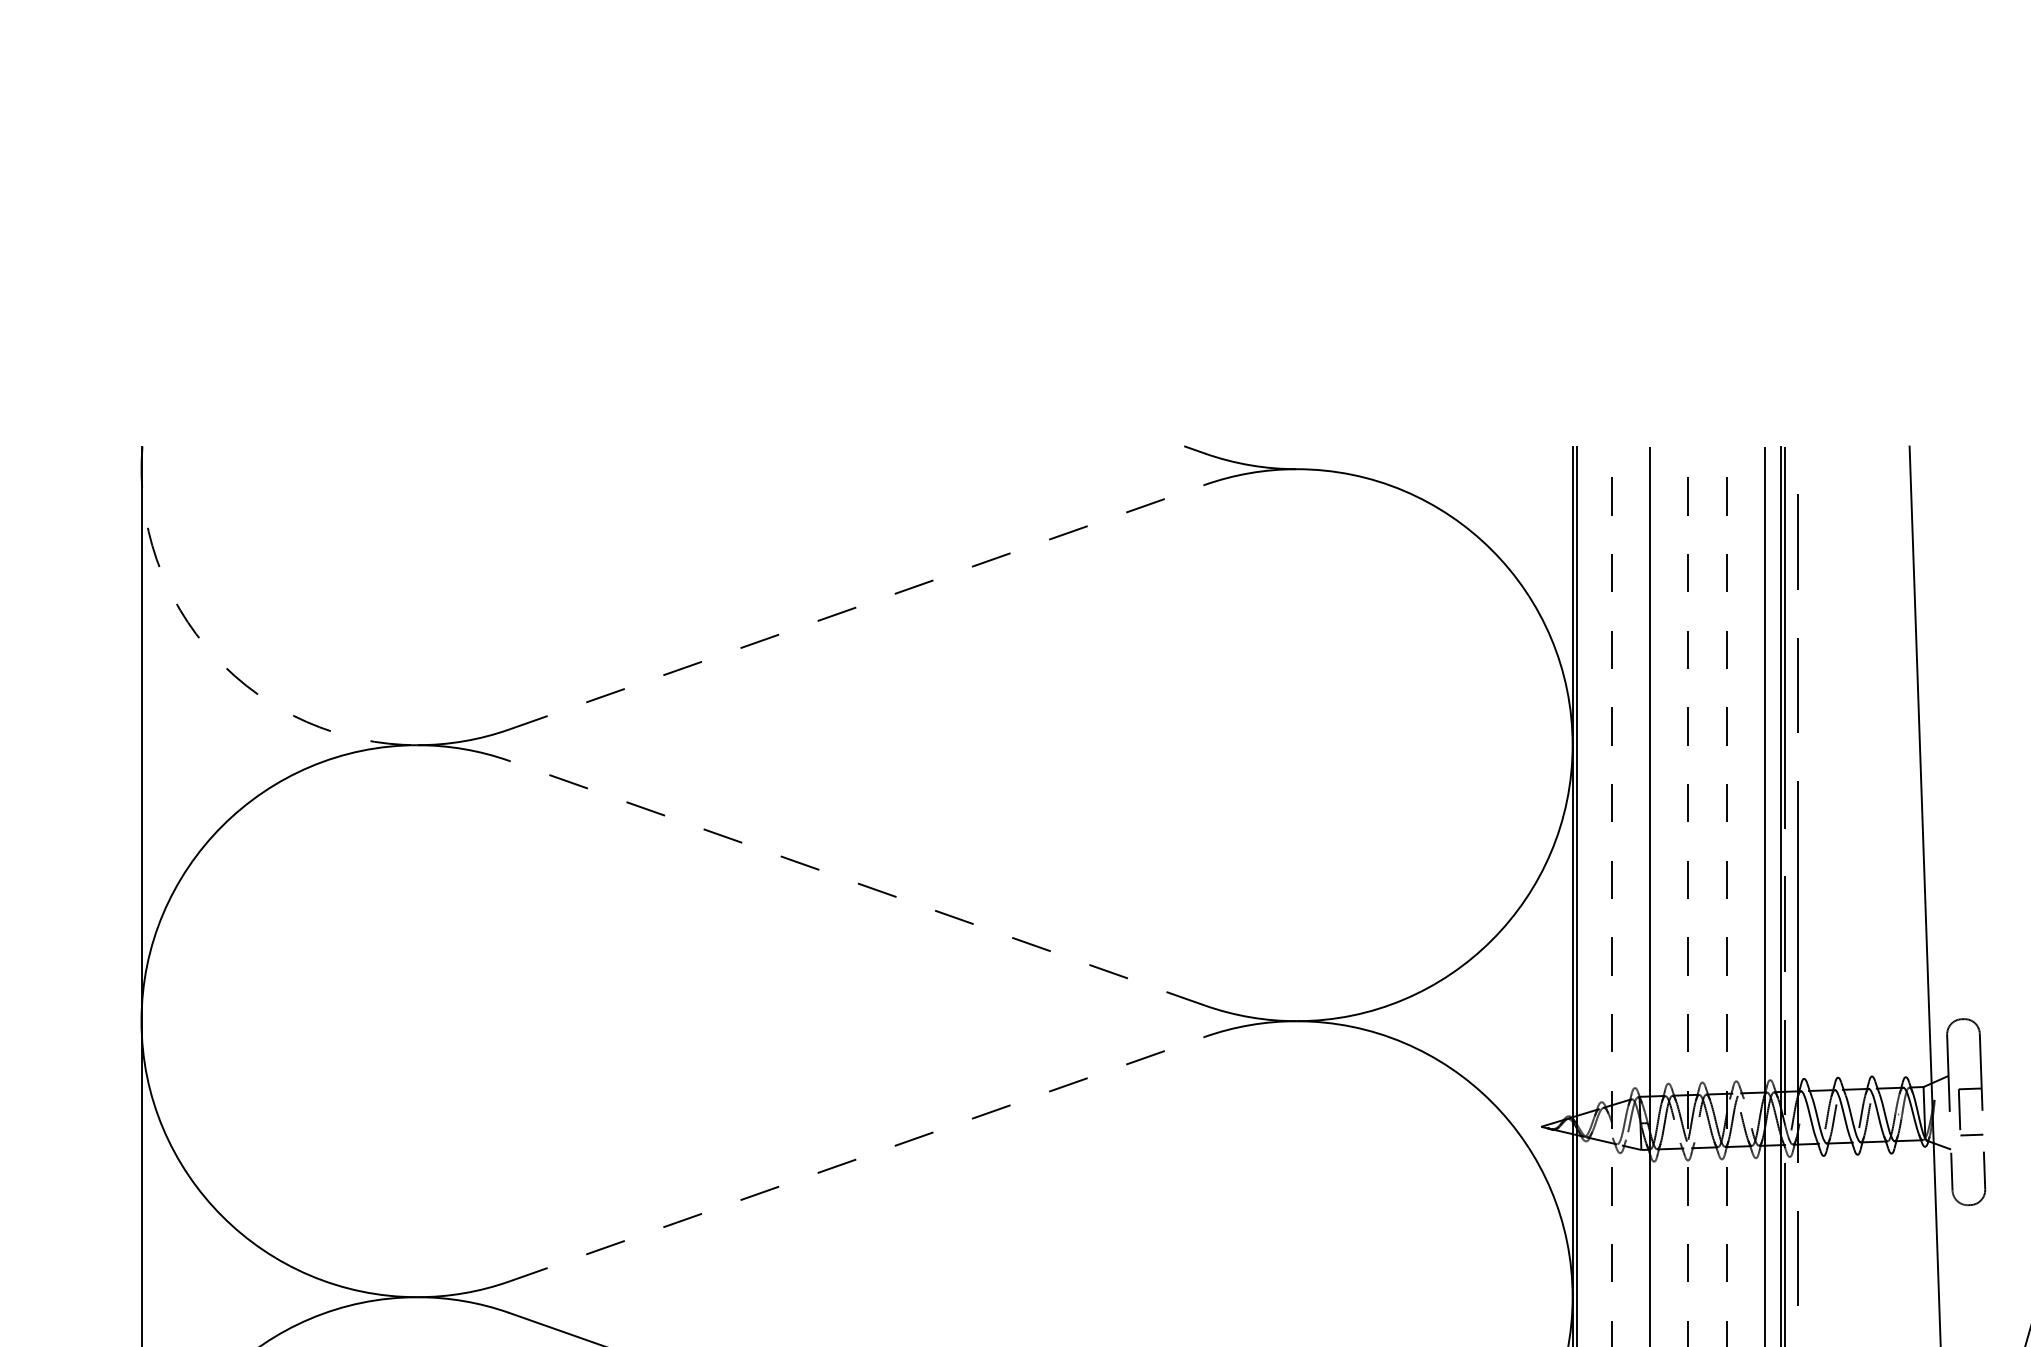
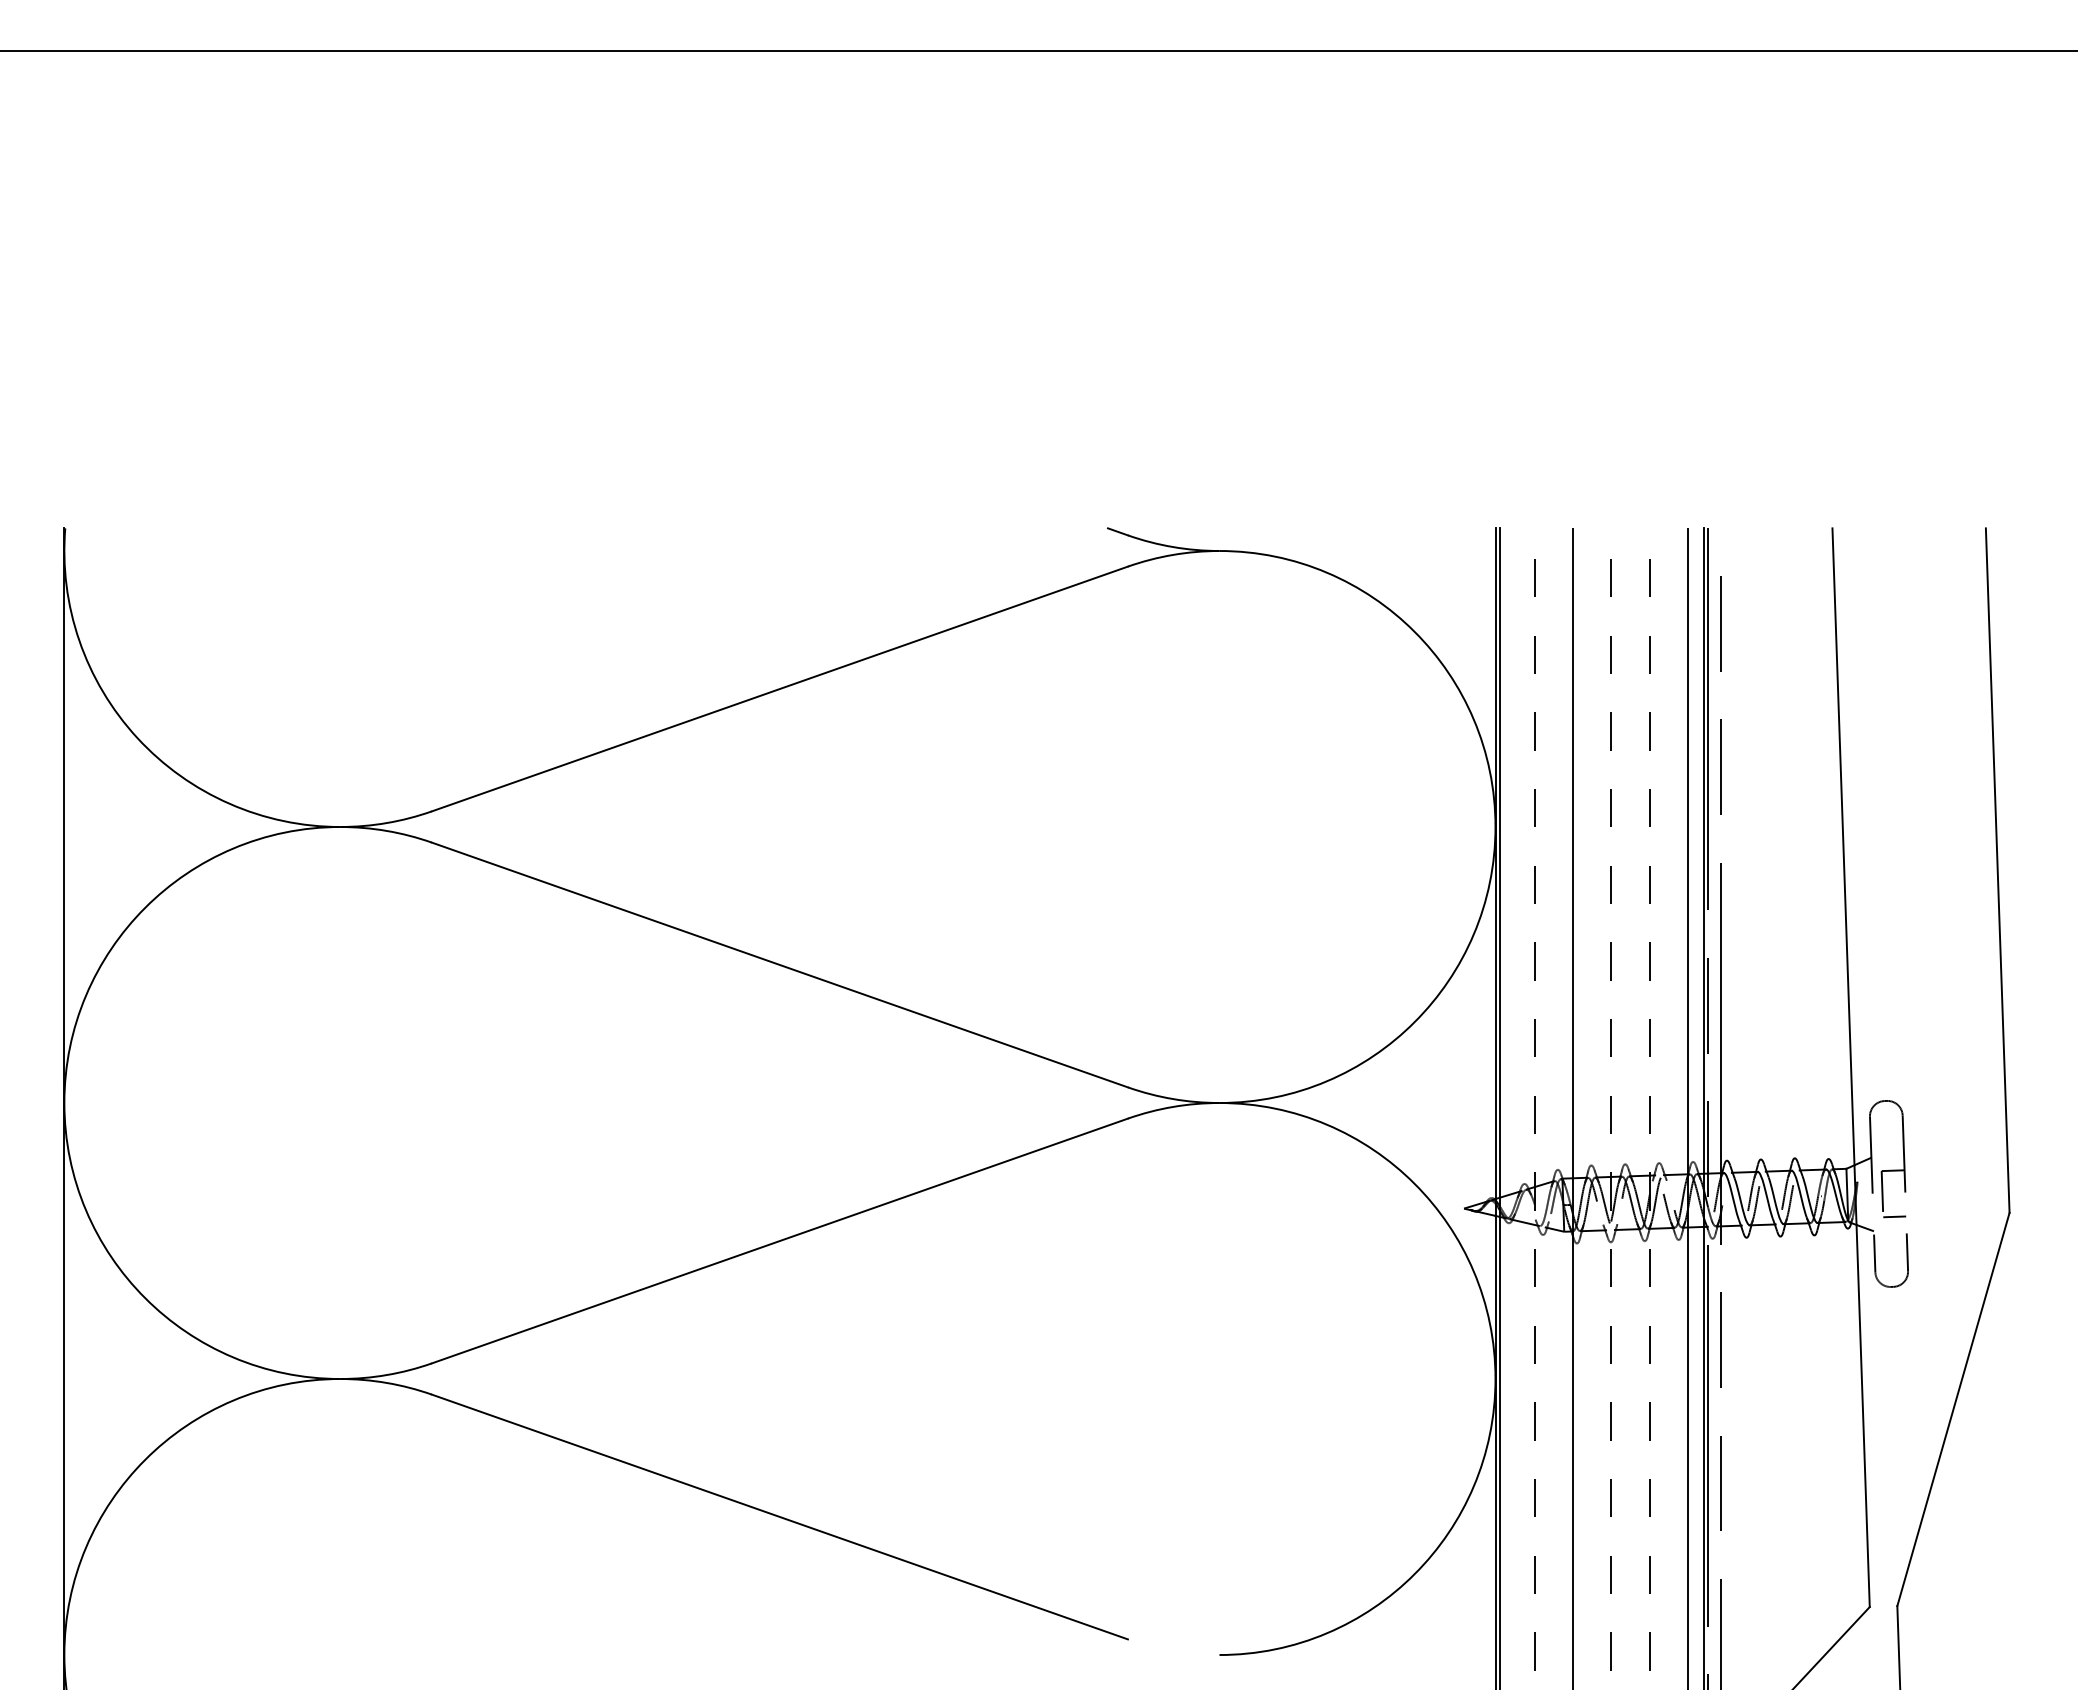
line: (856, 607) -> (779, 689), dashed -> solid
arc: (214, 655) -> (137, 737), dashed -> solid
line: (856, 883) -> (779, 965), dashed -> solid
line: (856, 1159) -> (779, 1241), dashed -> solid

